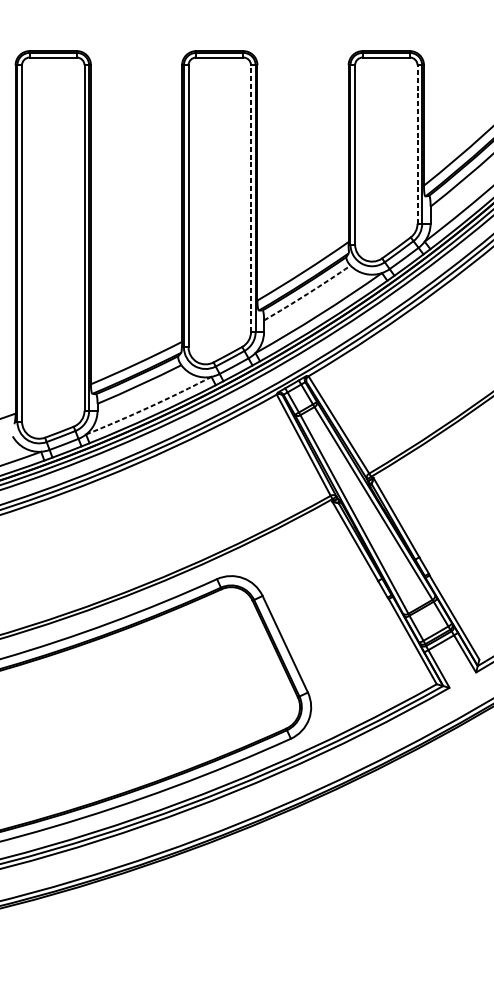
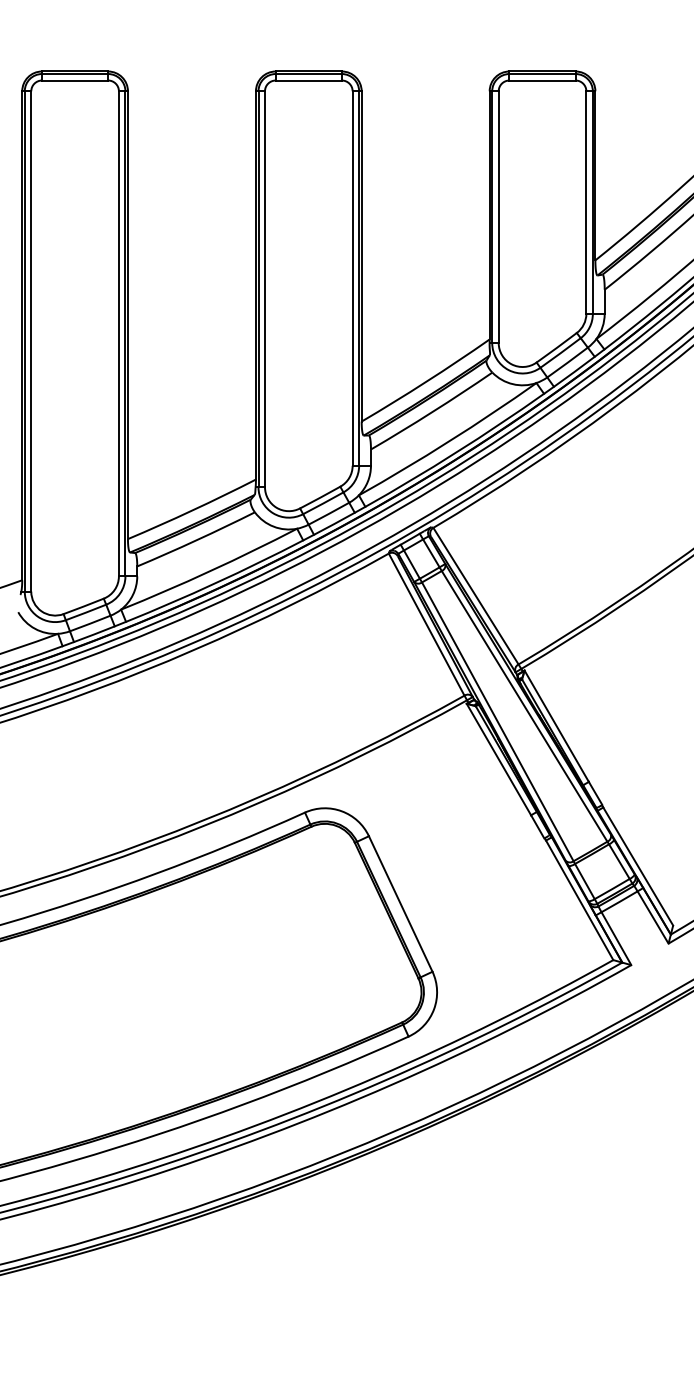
line: (417, 144) -> (586, 202), dashed -> solid
line: (250, 198) -> (352, 278), dashed -> solid
arc: (307, 294) -> (432, 412), dashed -> solid
arc: (149, 407) -> (210, 571), dashed -> solid

